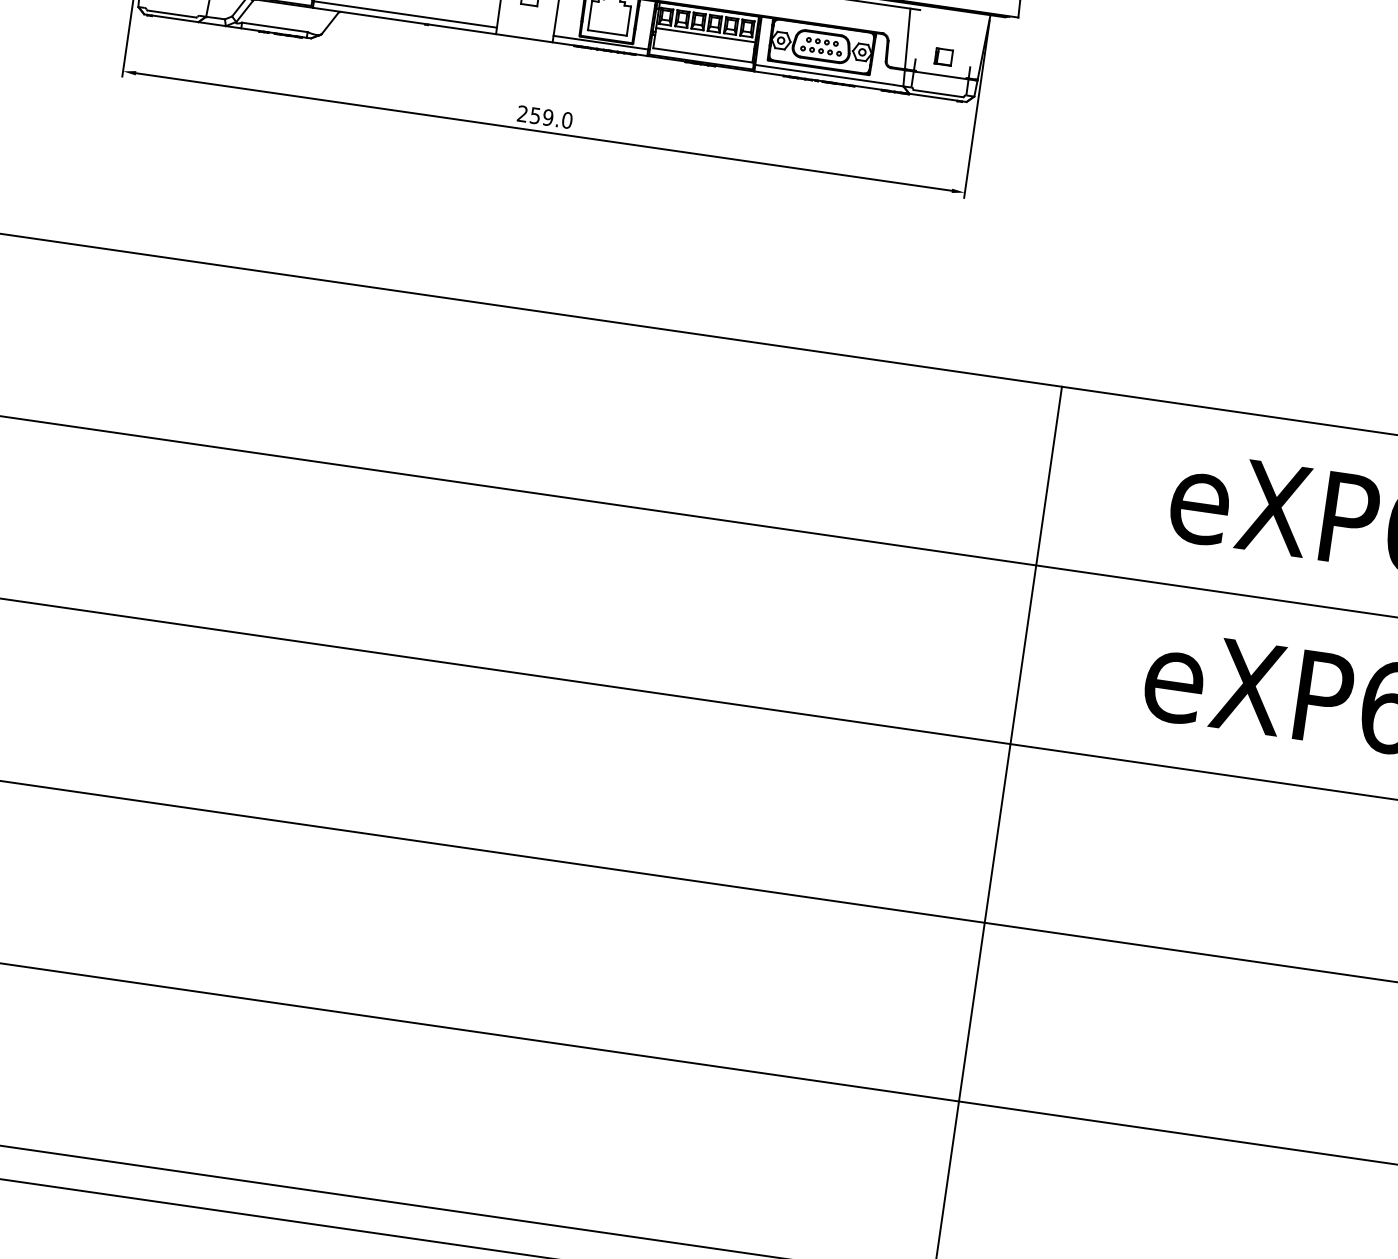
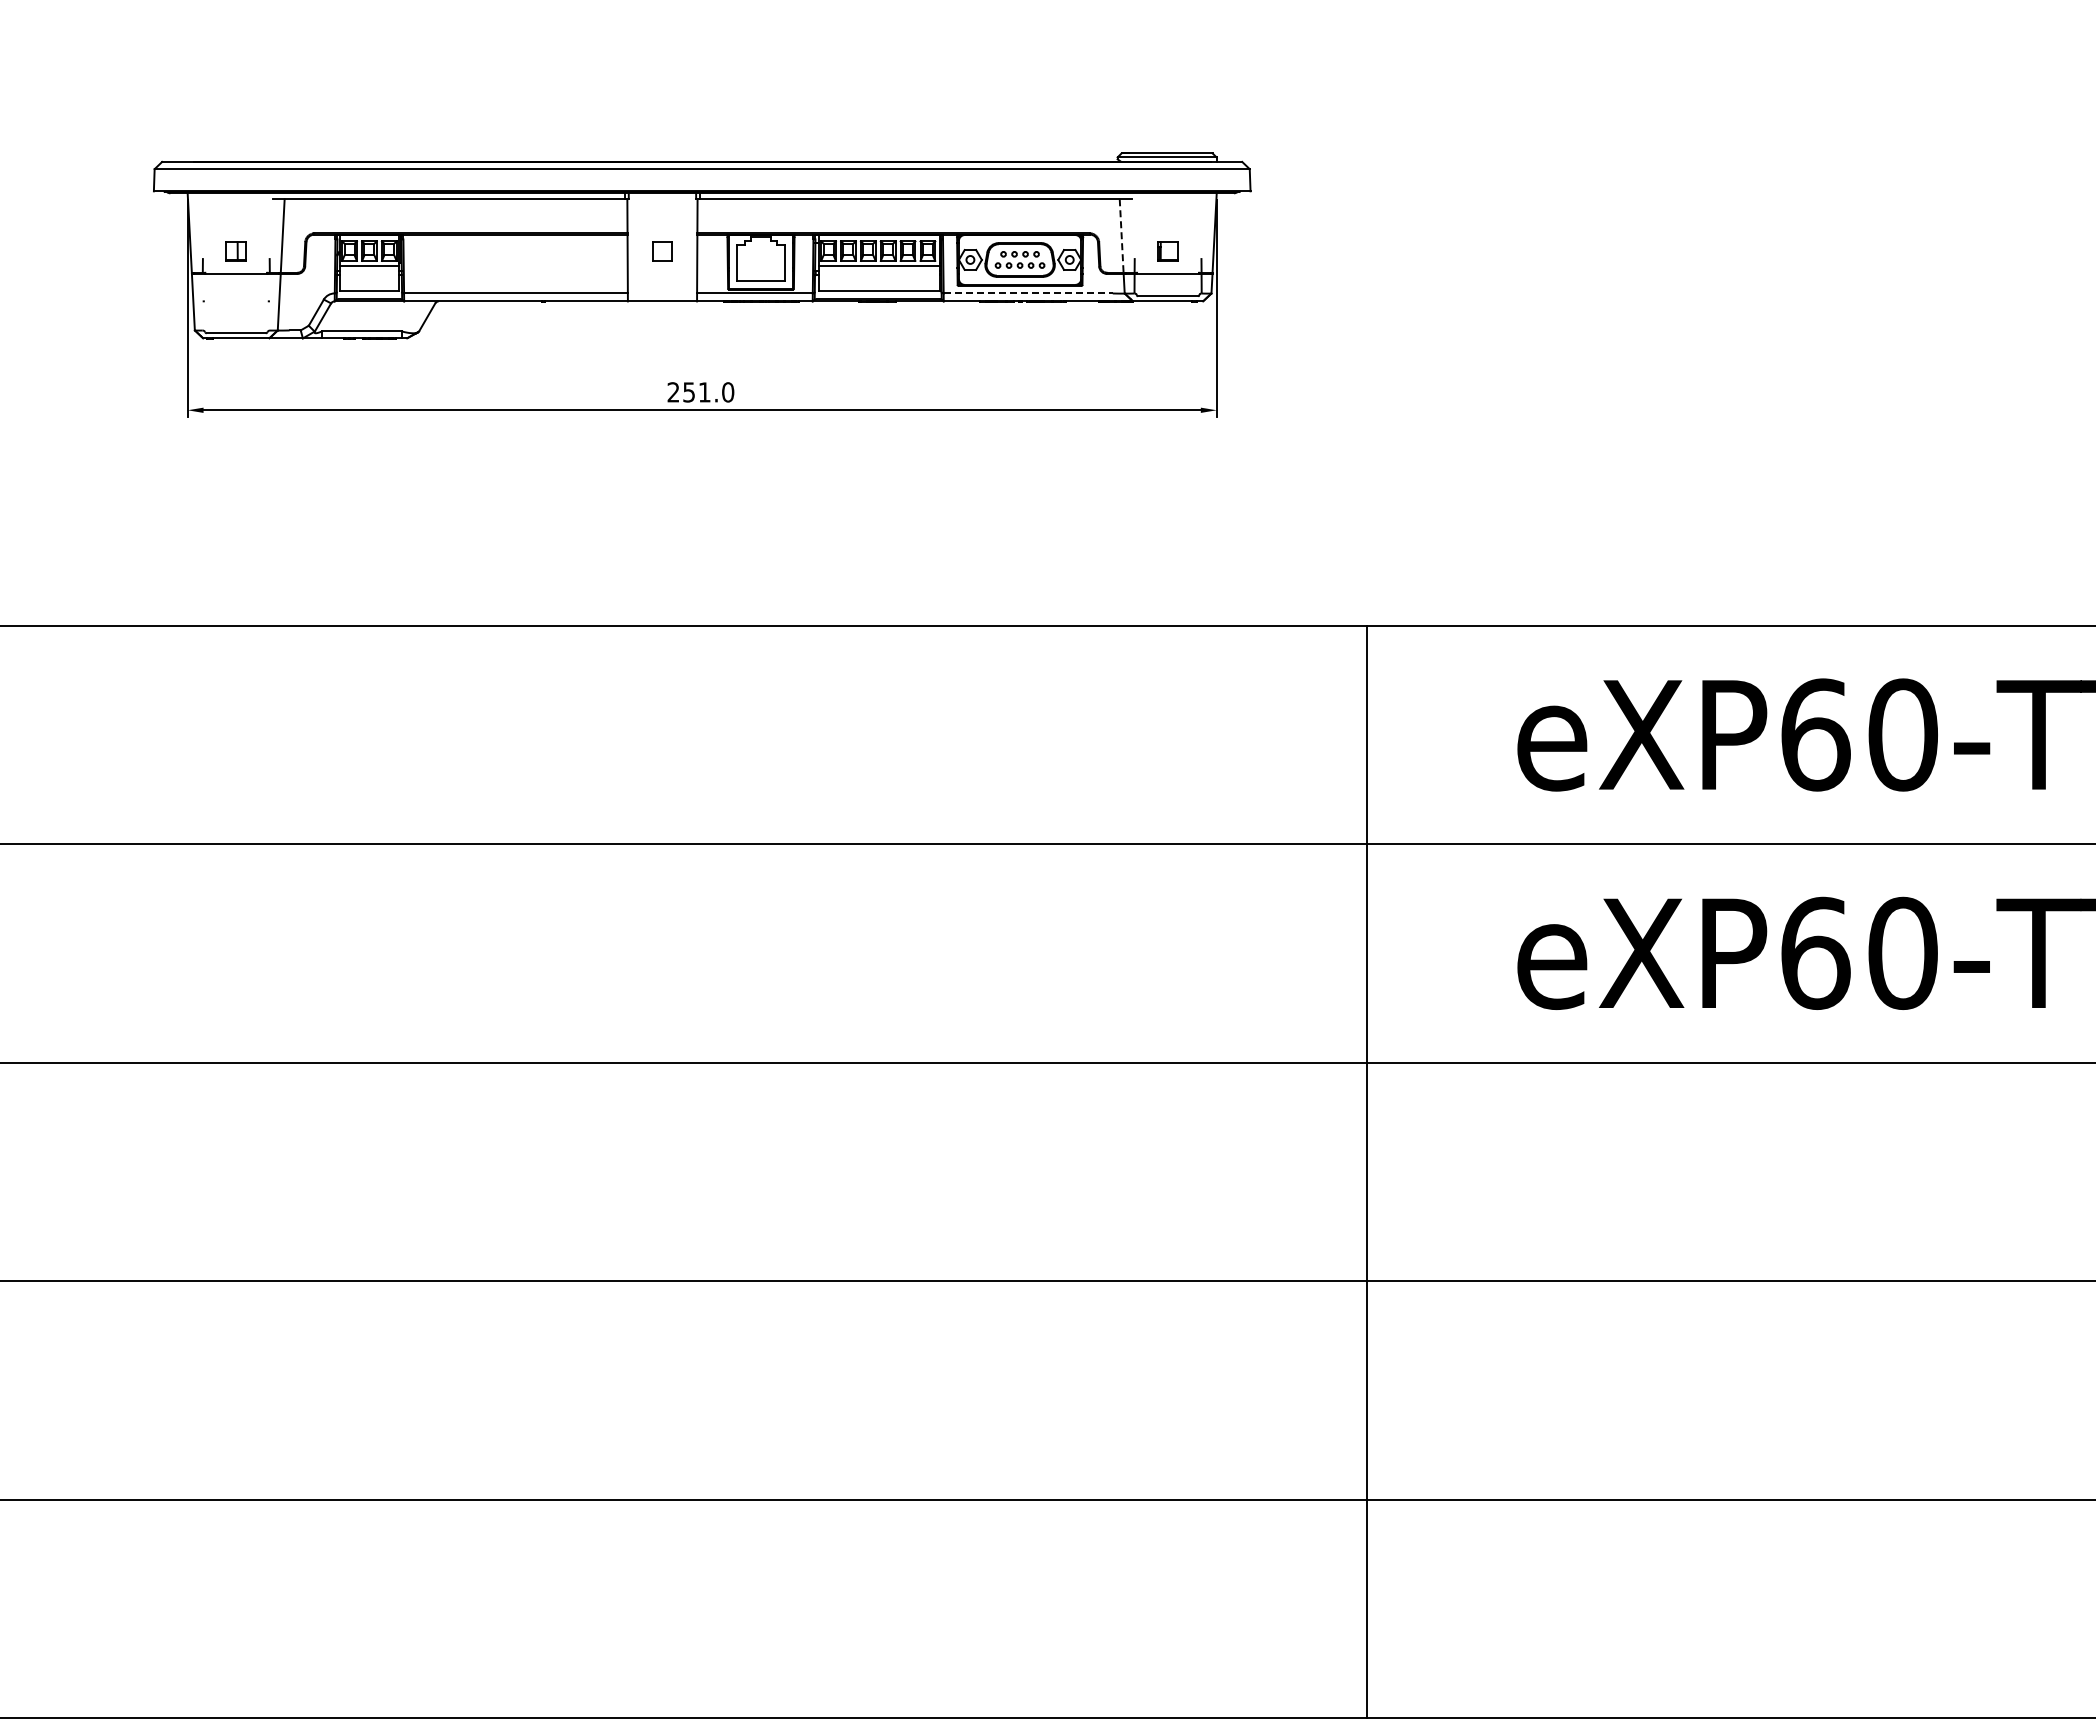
line: (907, 39) -> (1121, 236), solid -> dashed
line: (824, 74) -> (1028, 293), solid -> dashed
text: (547, 117) -> (704, 392), 259.0 -> 251.0

